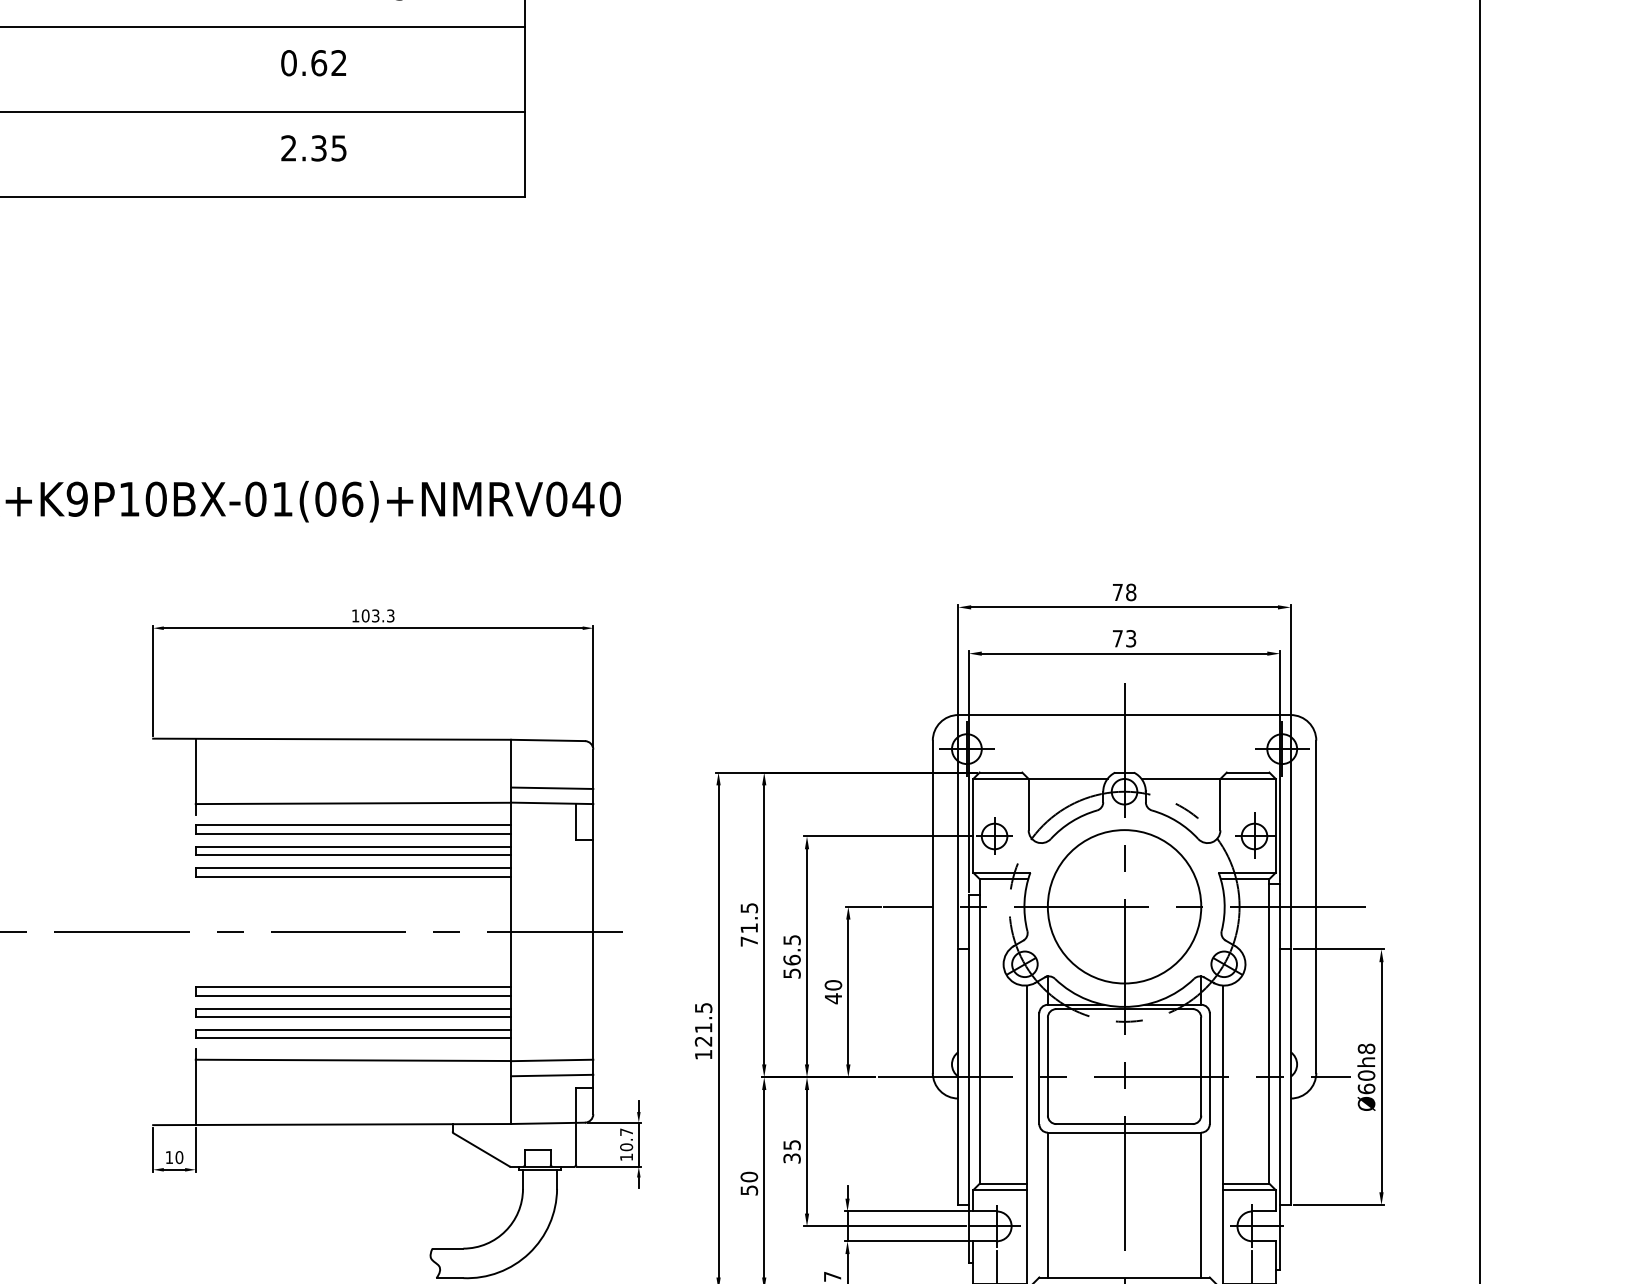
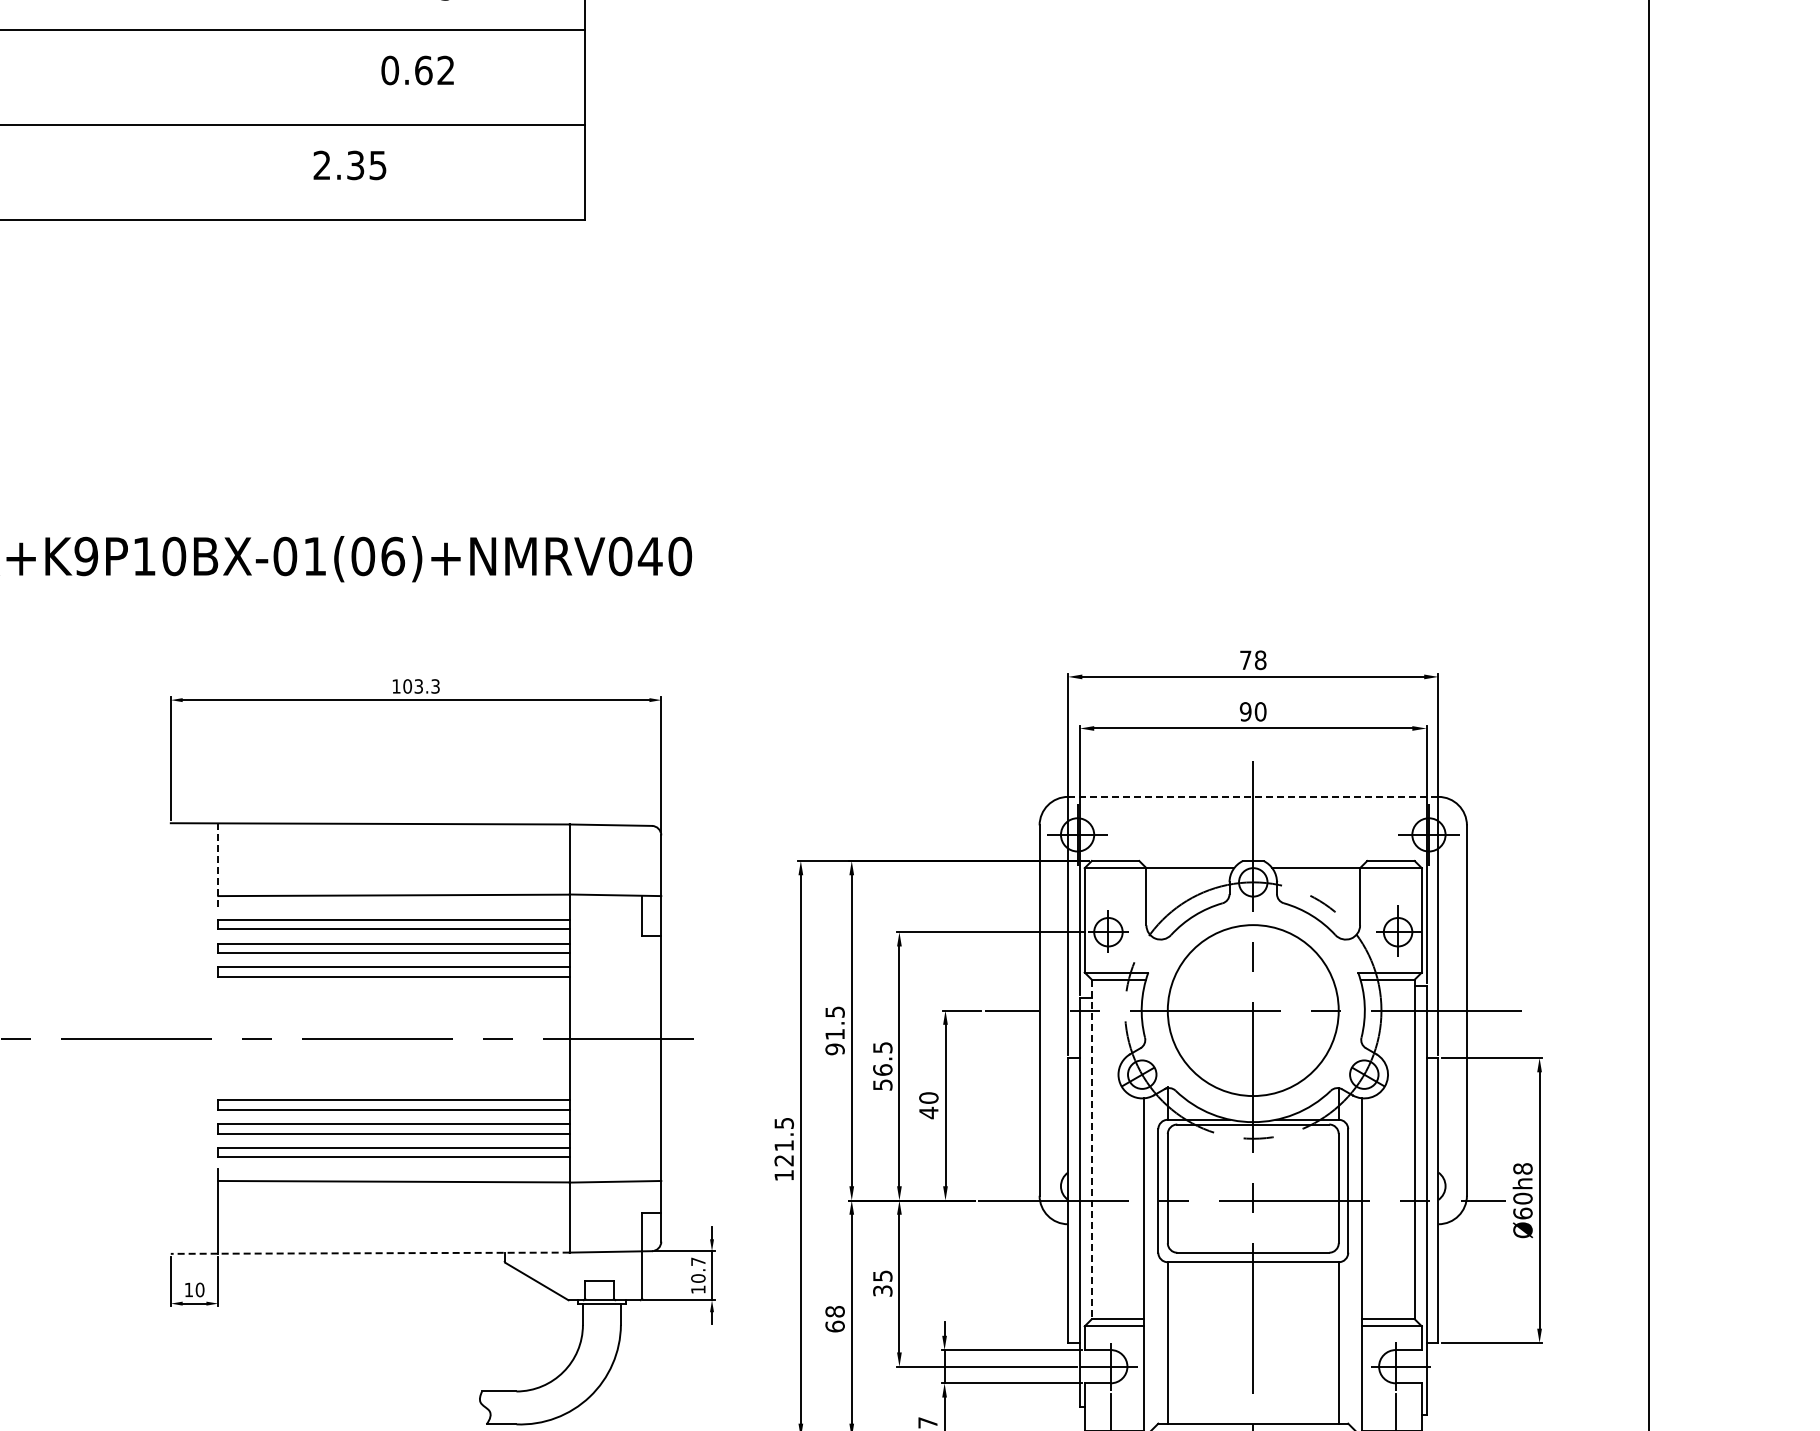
text: (313, 63) -> (417, 70), moved
text: (1123, 638) -> (1252, 711), 73 -> 90
line: (1123, 714) -> (1252, 796), solid -> dashed
line: (195, 777) -> (218, 866), solid -> dashed
line: (552, 788) -> (615, 878), removed
text: (748, 941) -> (834, 1049), 71.5 -> 91.5
line: (979, 1031) -> (1091, 1149), solid -> dashed
line: (552, 1075) -> (615, 1198), removed
line: (331, 1124) -> (369, 1253), solid -> dashed
text: (748, 1183) -> (834, 1318), 50 -> 68

